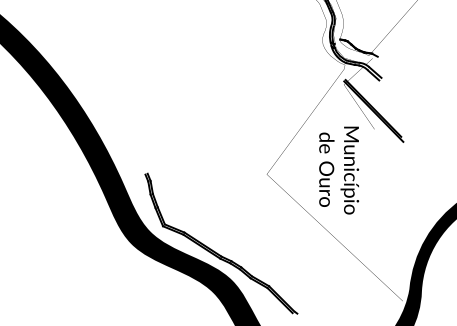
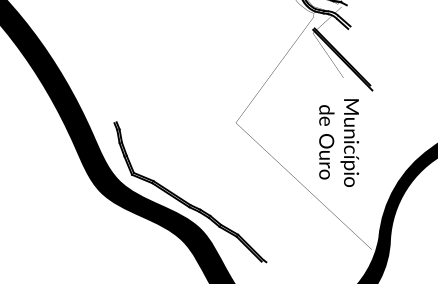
text: (339, 170) -> (339, 143), moved

